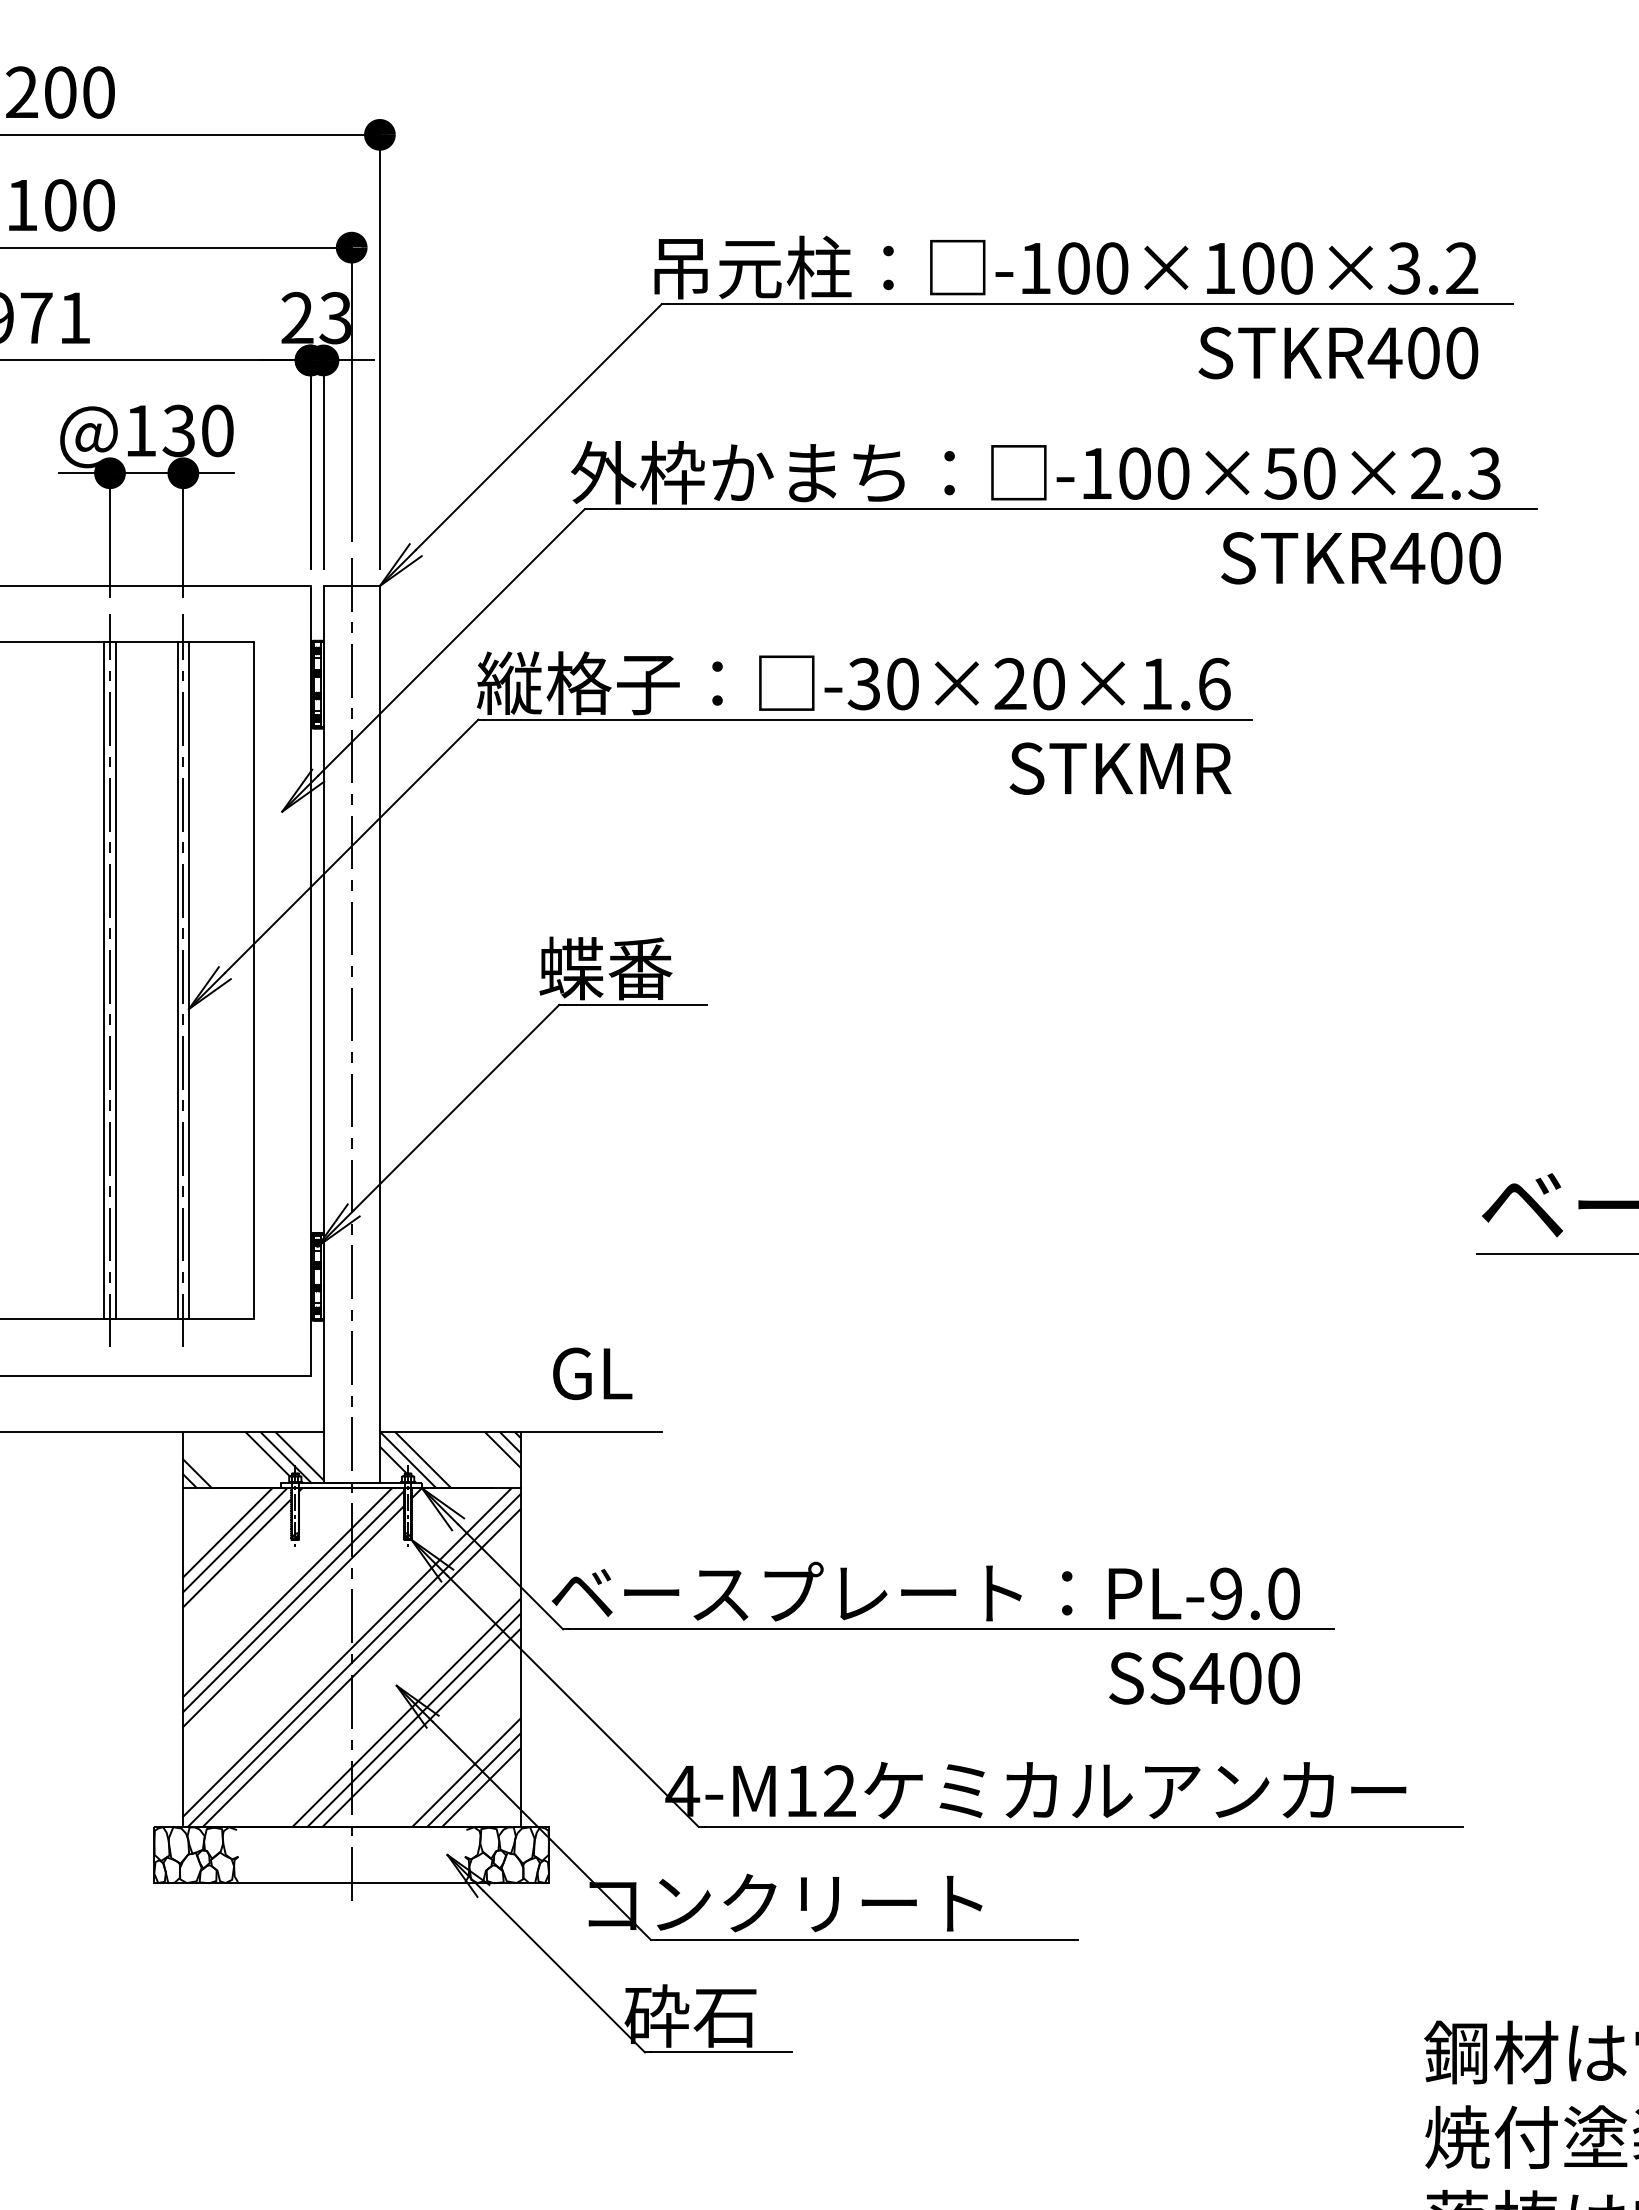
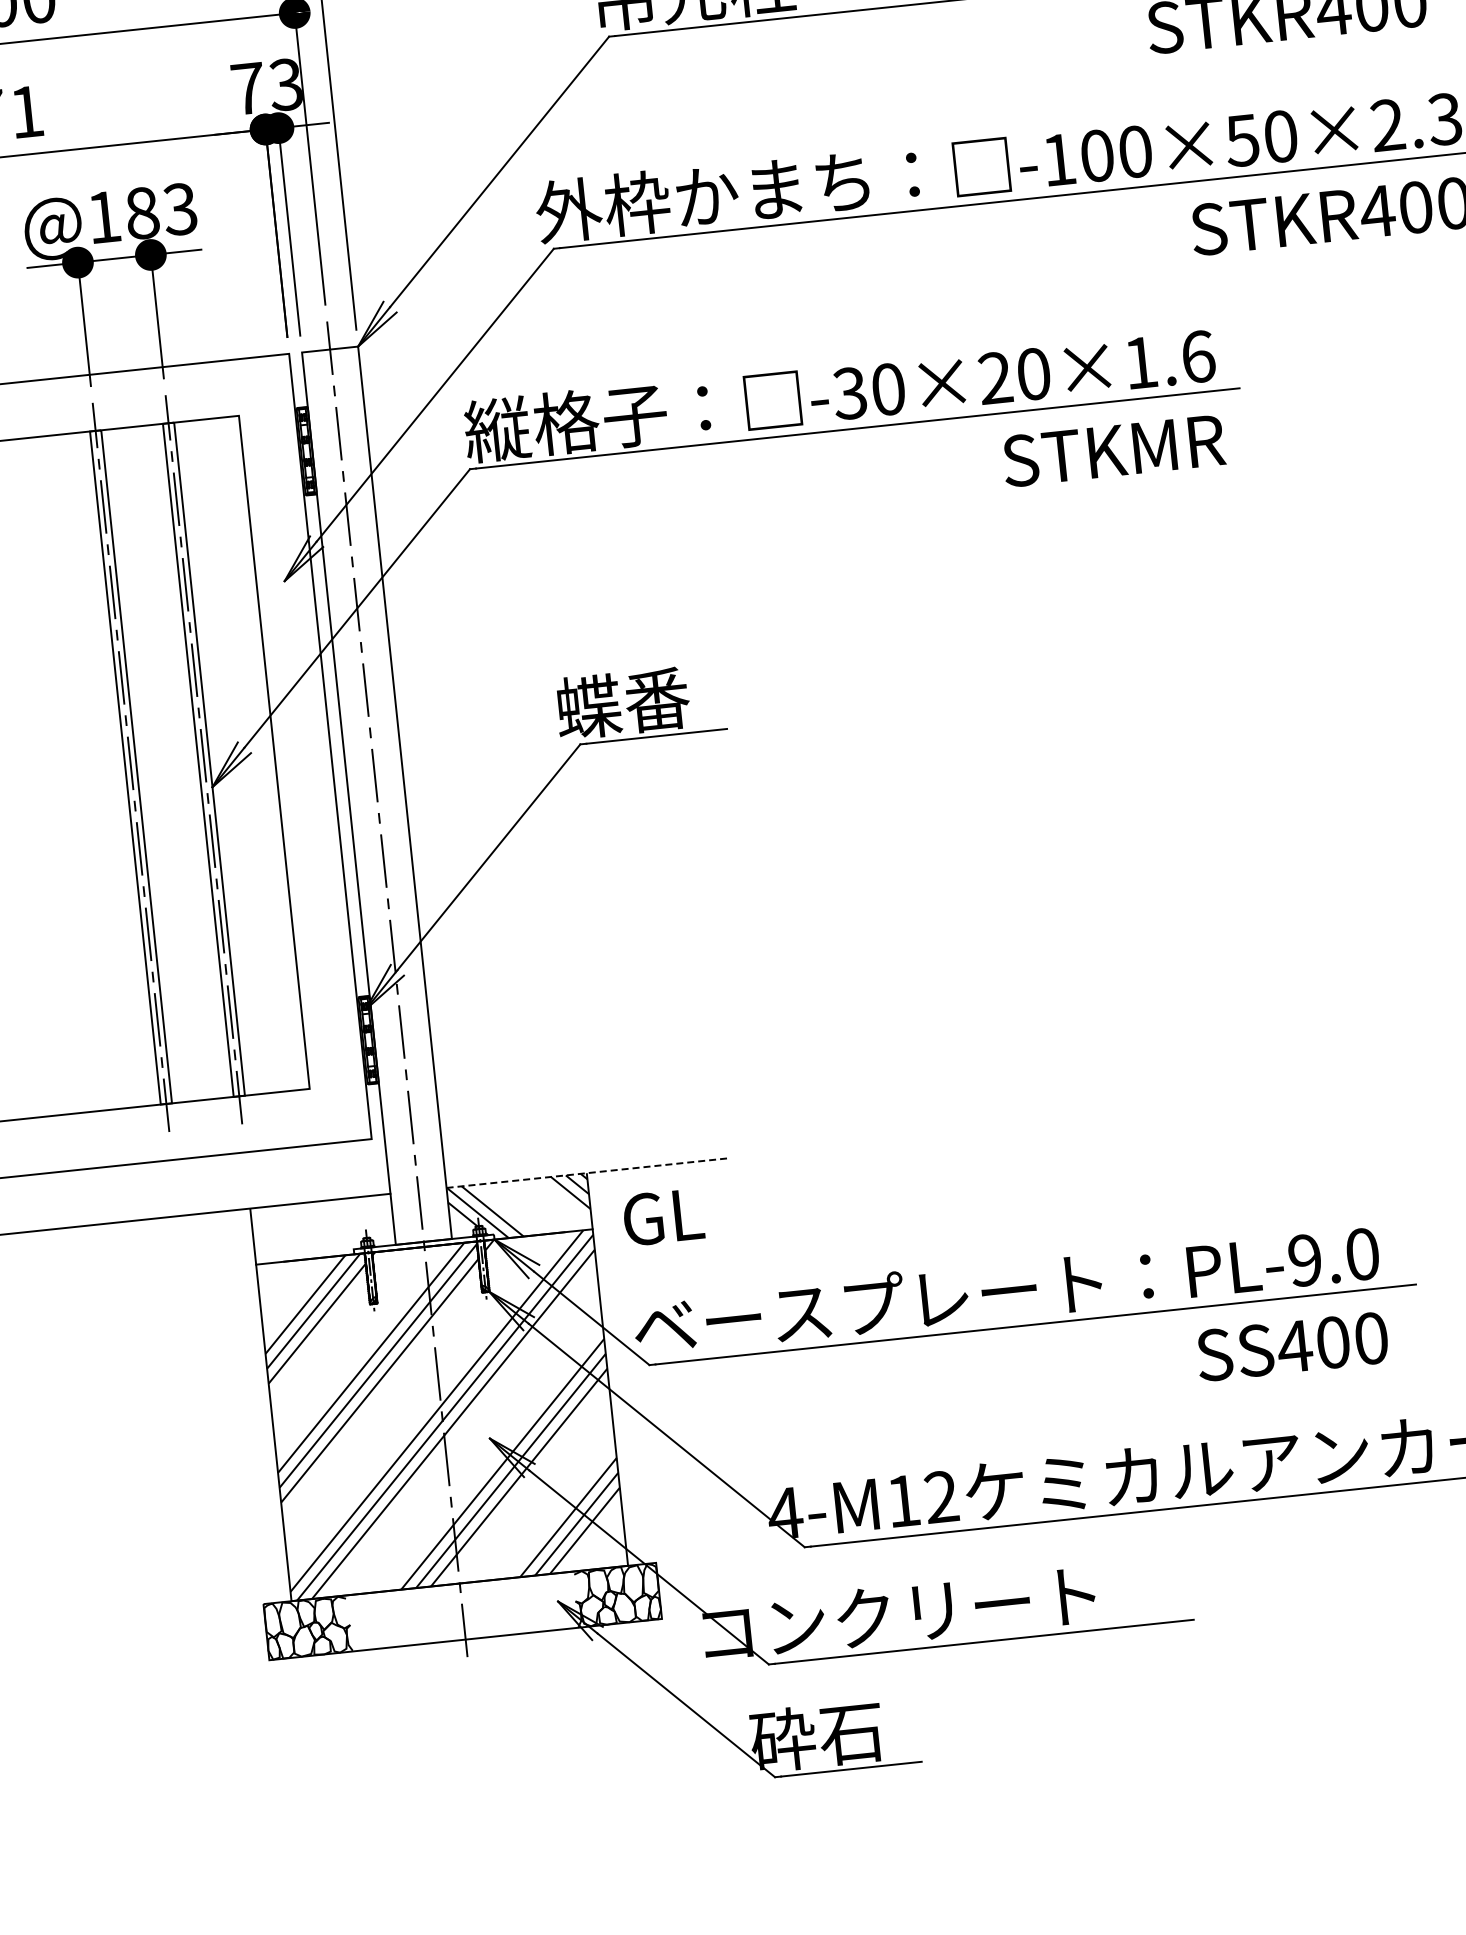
text: (297, 317) -> (248, 88), 23 -> 73
text: (197, 430) -> (160, 210), @130 -> @183
text: (592, 1373) -> (663, 1216), moved
line: (520, 1432) -> (586, 1173), solid -> dashed
hatch: (252, 1460) -> (322, 1229), removed

